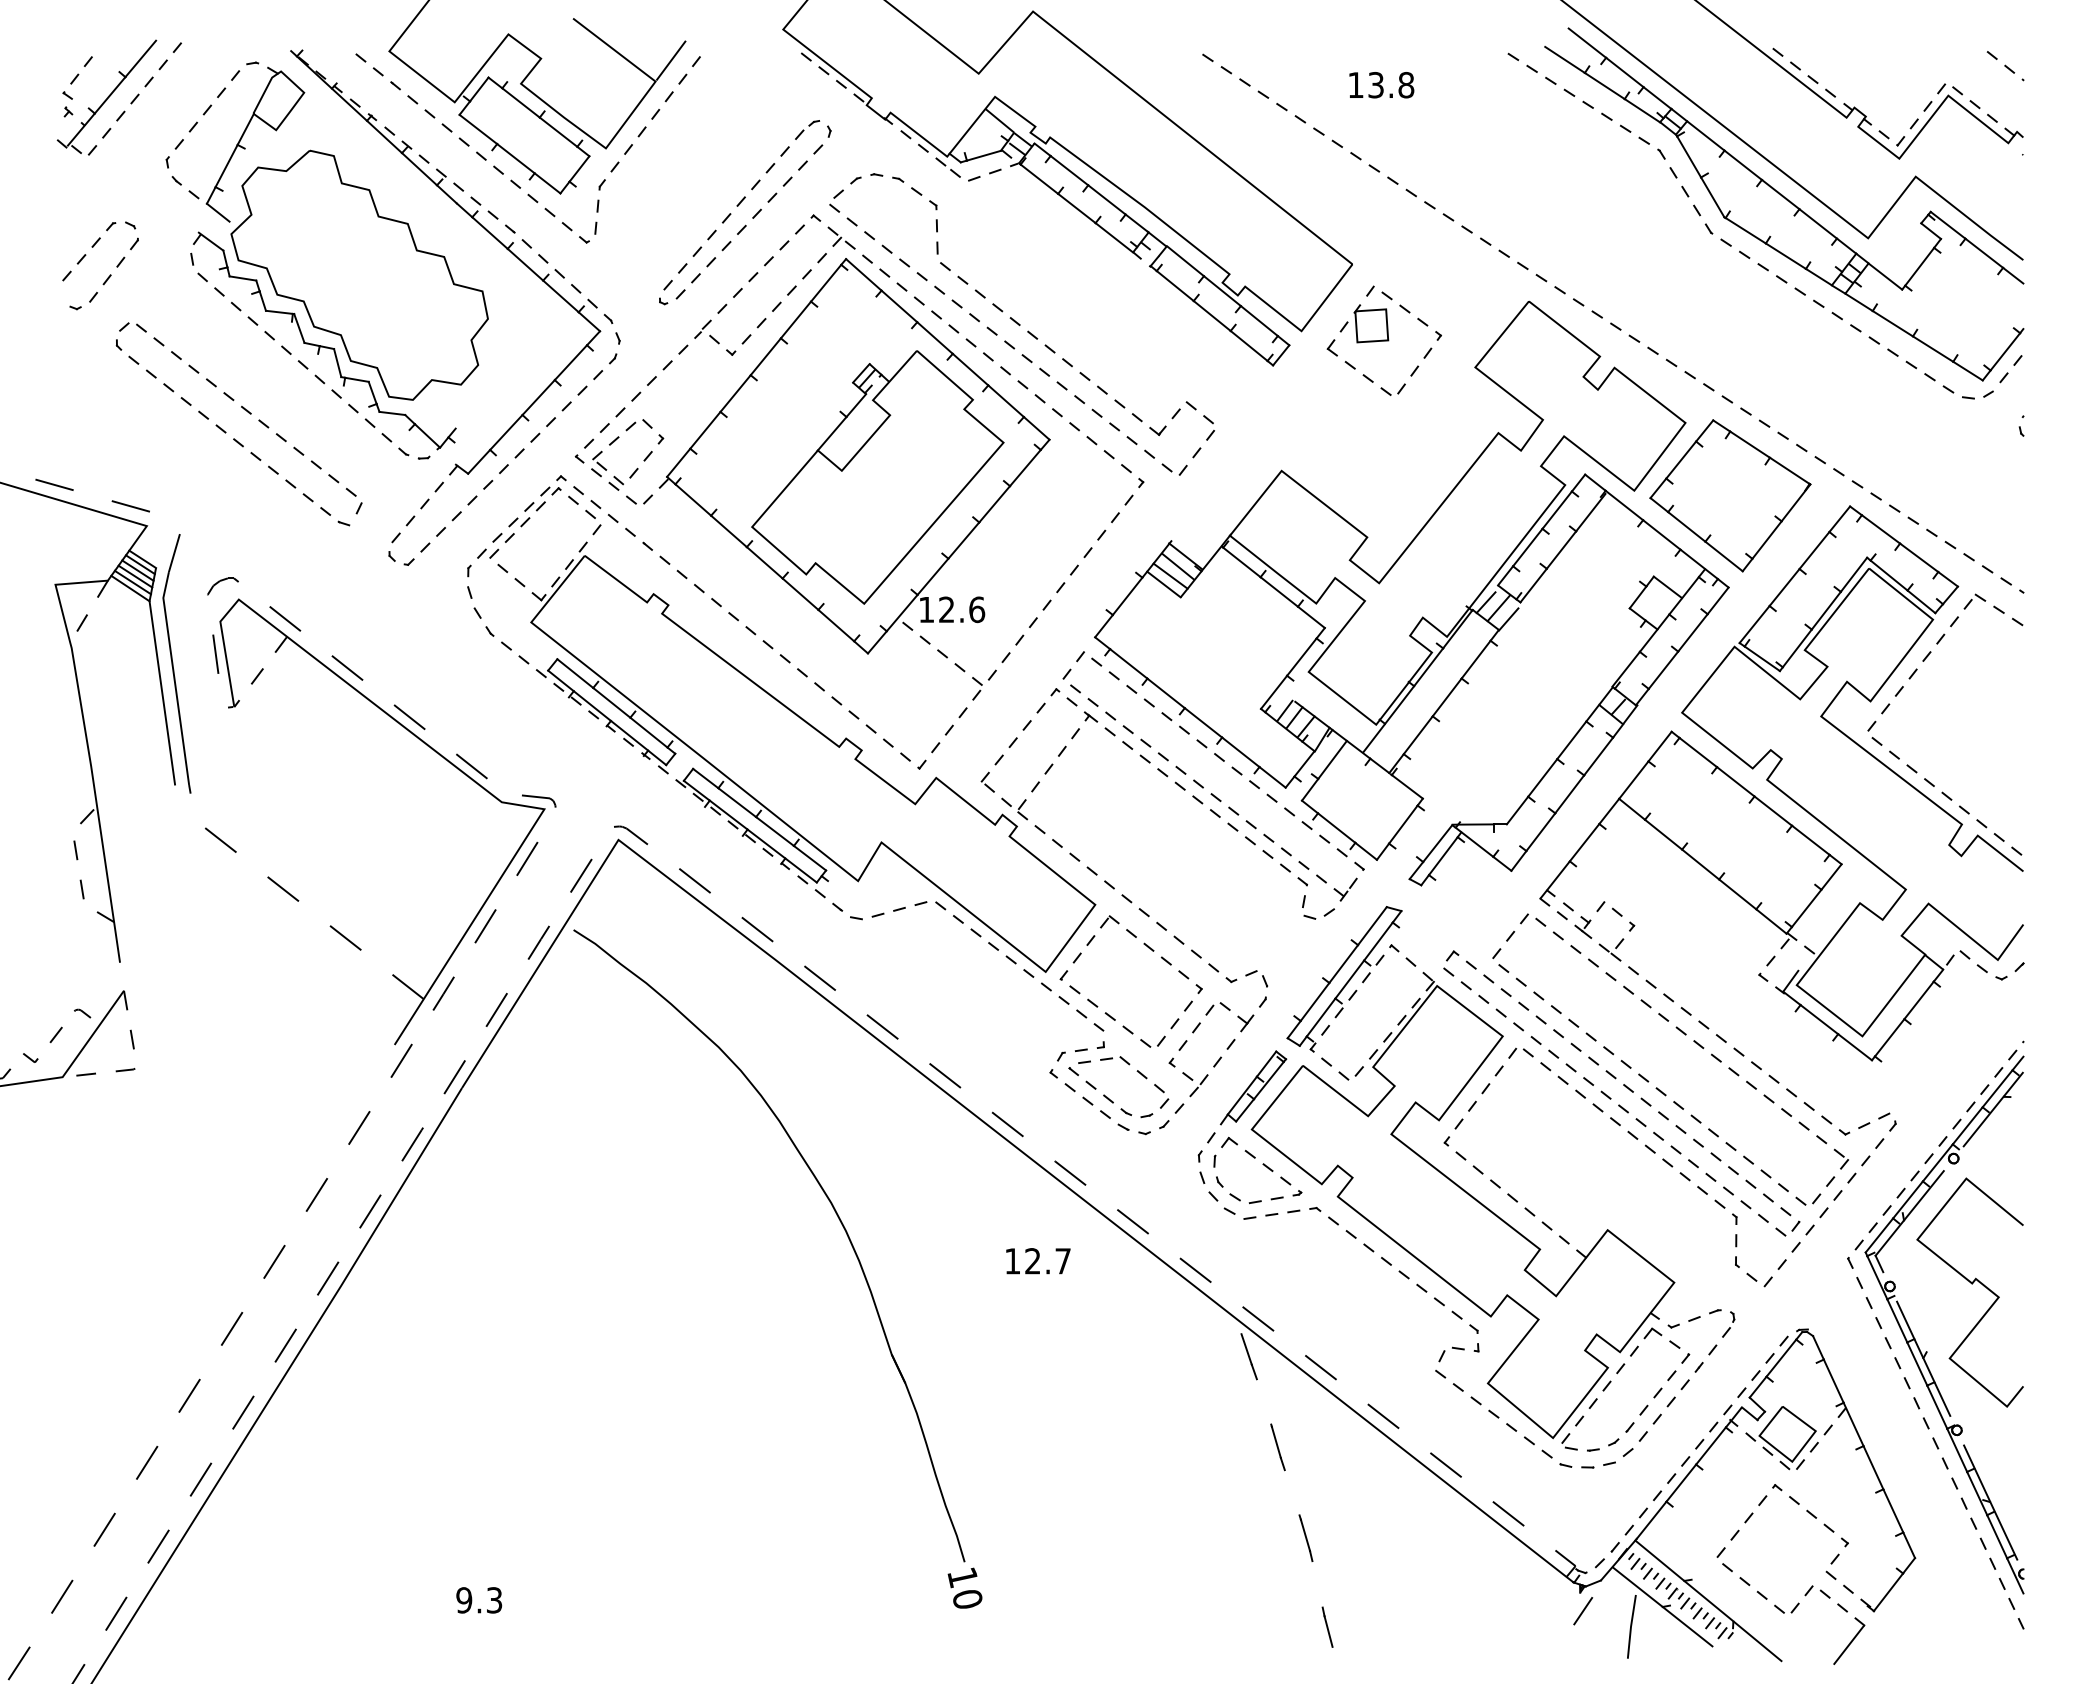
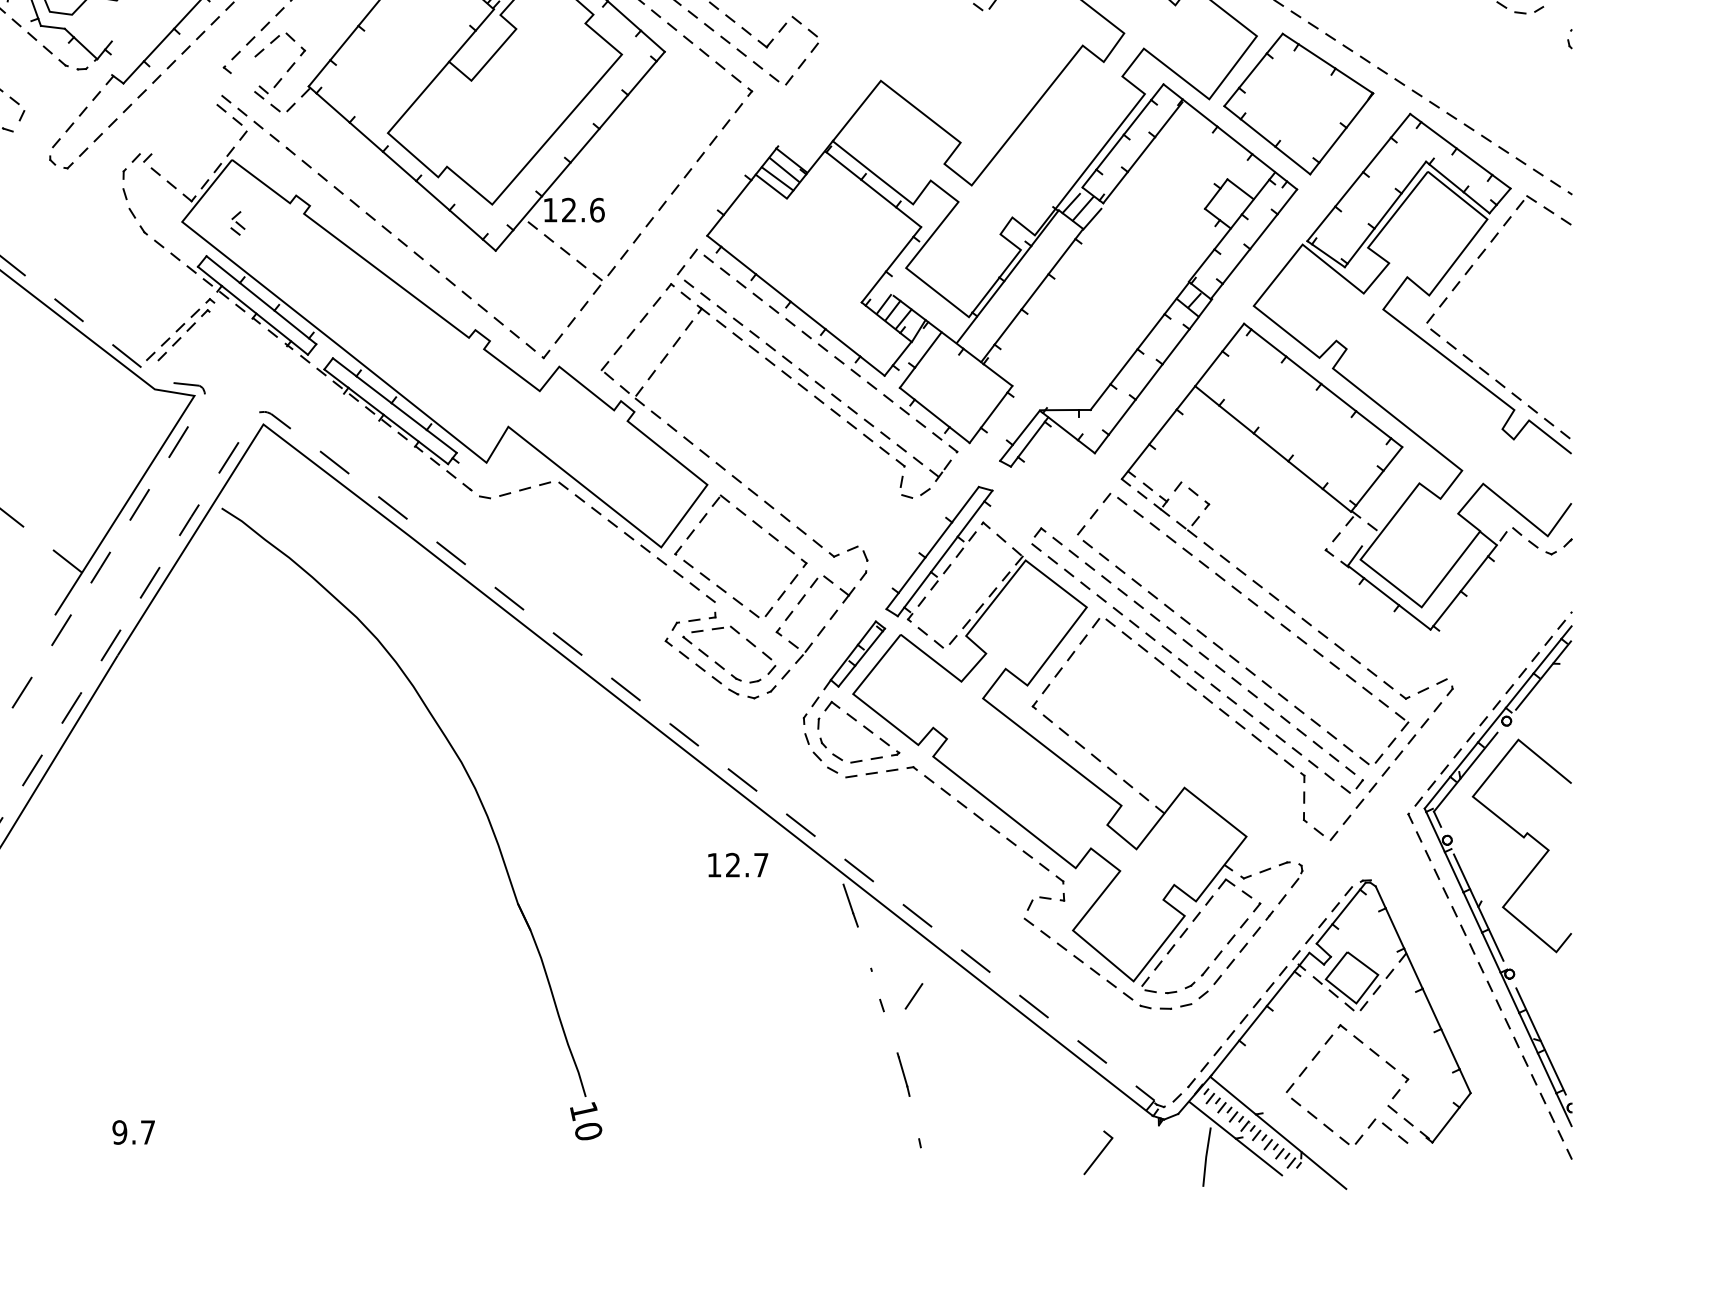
part: (599, 463) -> (238, 222), moved
part: (529, 508) -> (180, 329), moved
text: (1038, 1261) -> (738, 865), moved
line: (1275, 1441) -> (875, 984), removed
text: (494, 1600) -> (148, 1132), 9.3 -> 9.7
line: (1583, 1611) -> (914, 996), moved
line: (1328, 1631) -> (924, 1161), removed
part: (1849, 1640) -> (1098, 1152), moved

